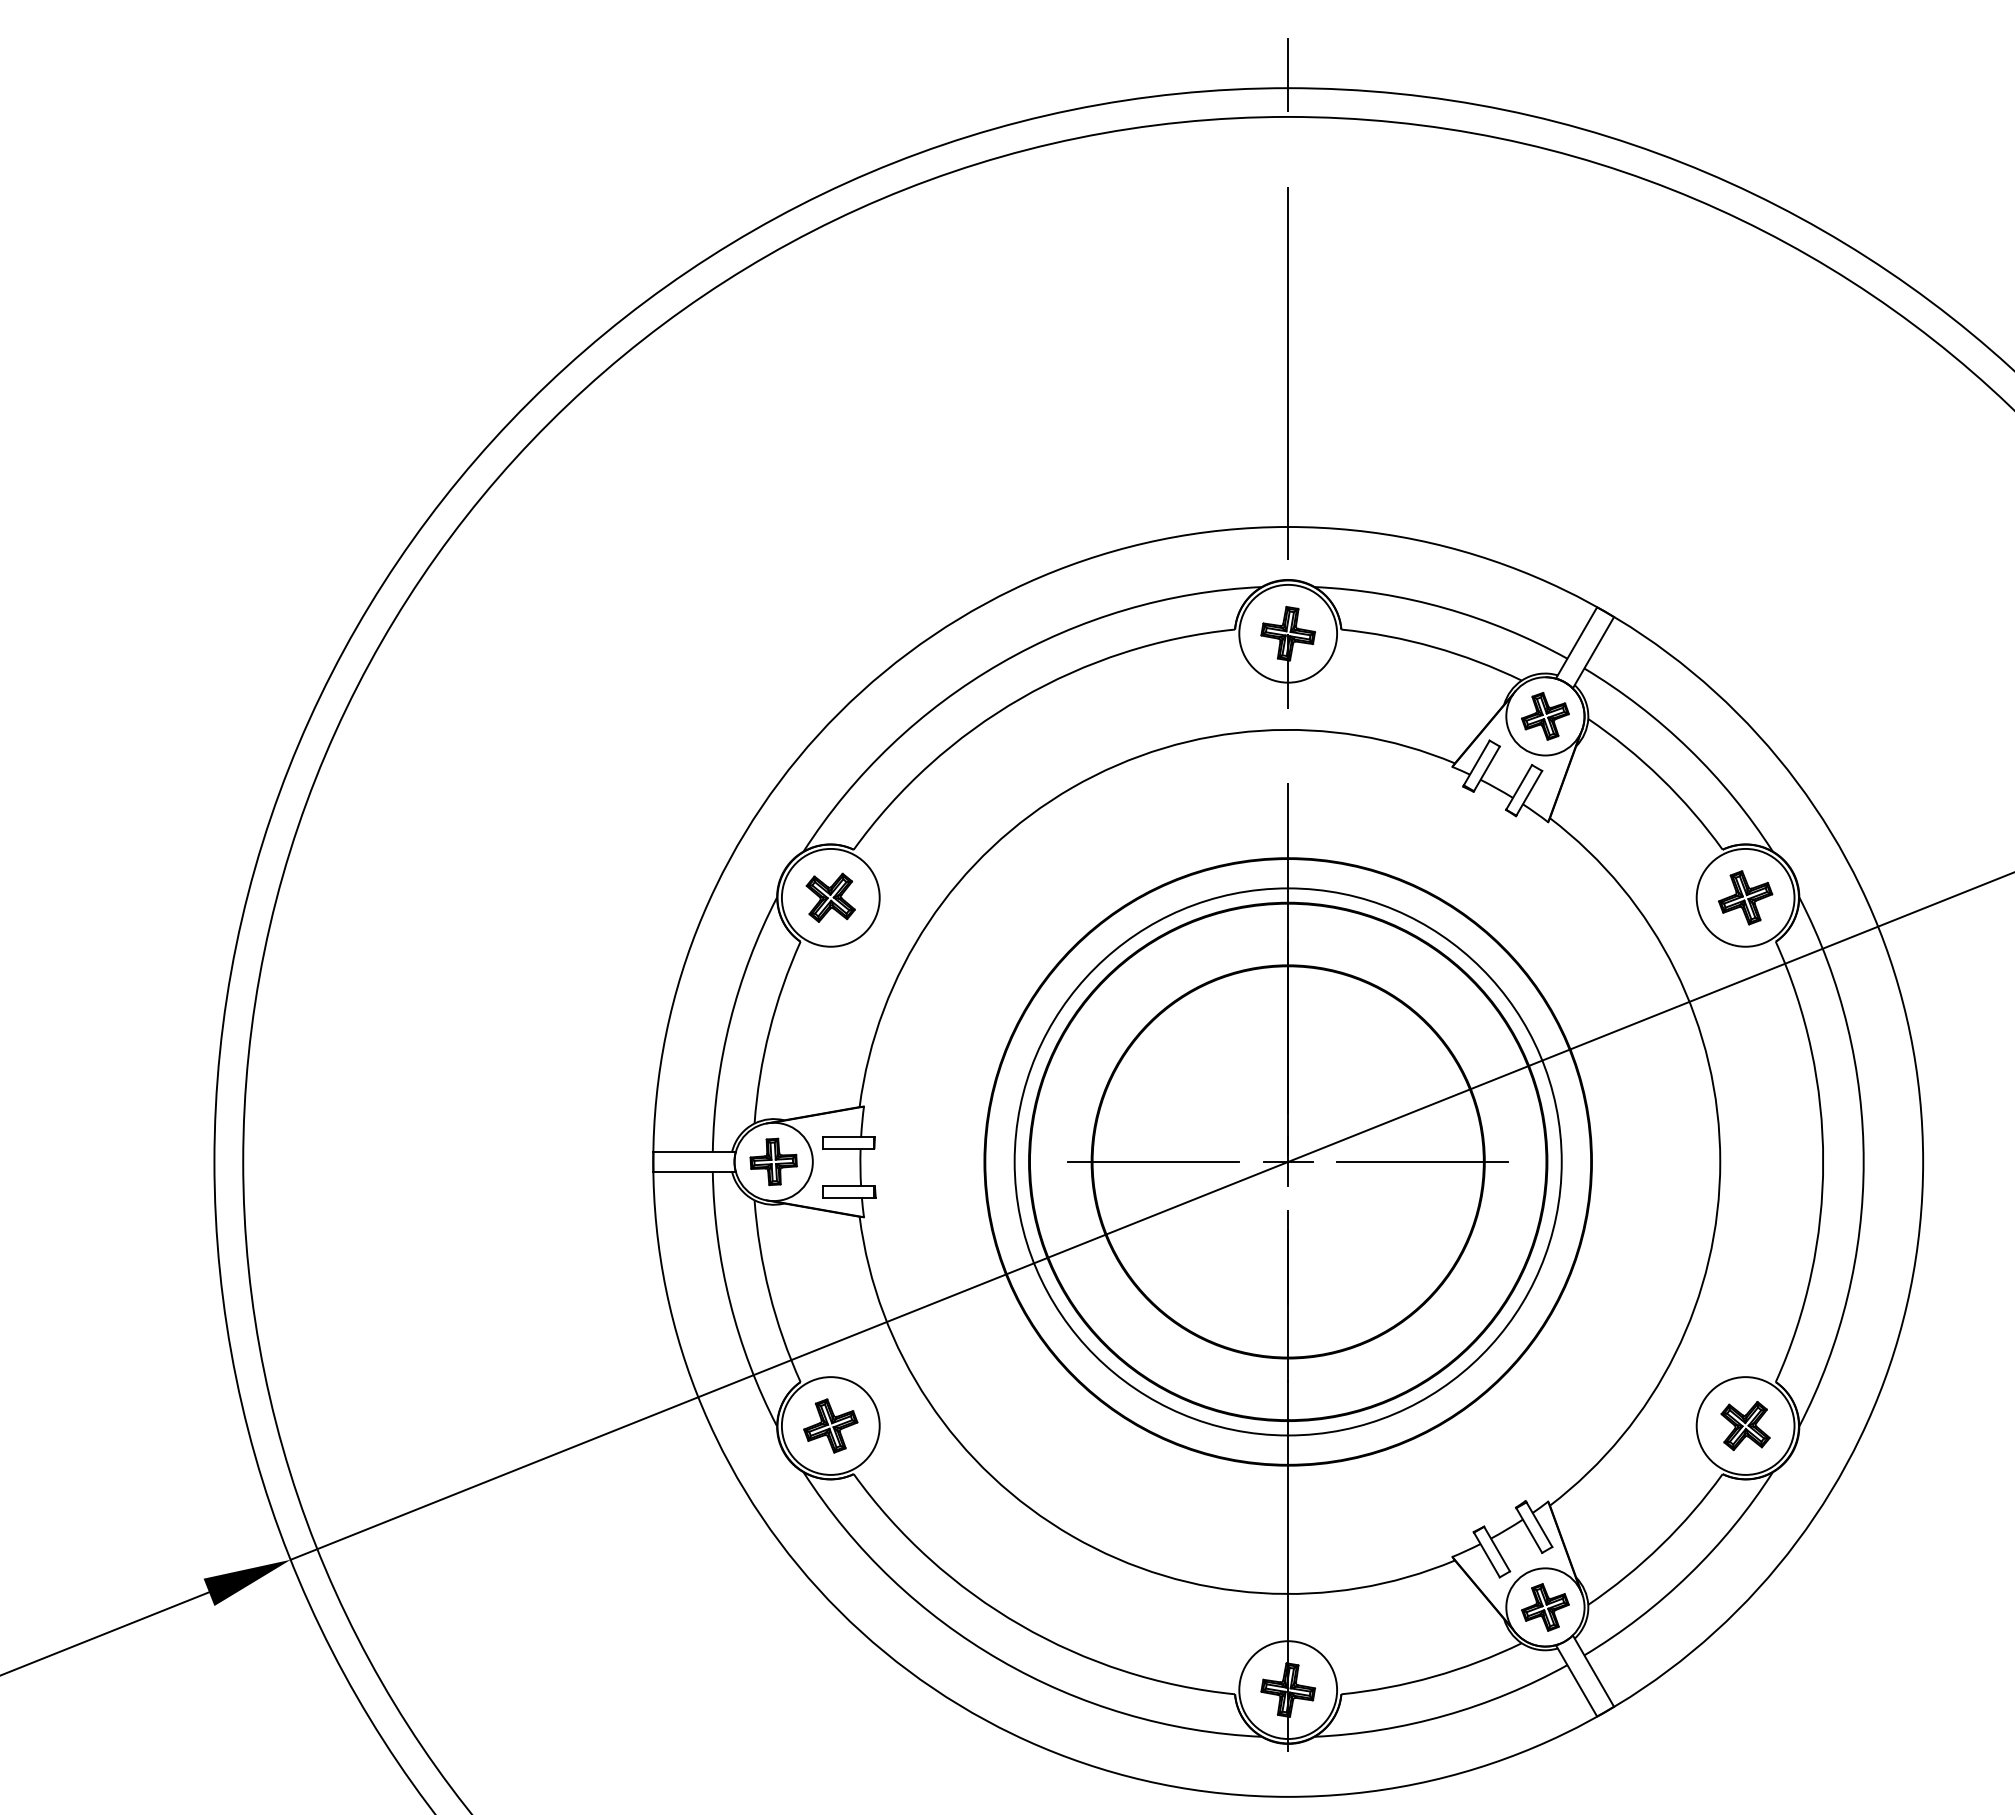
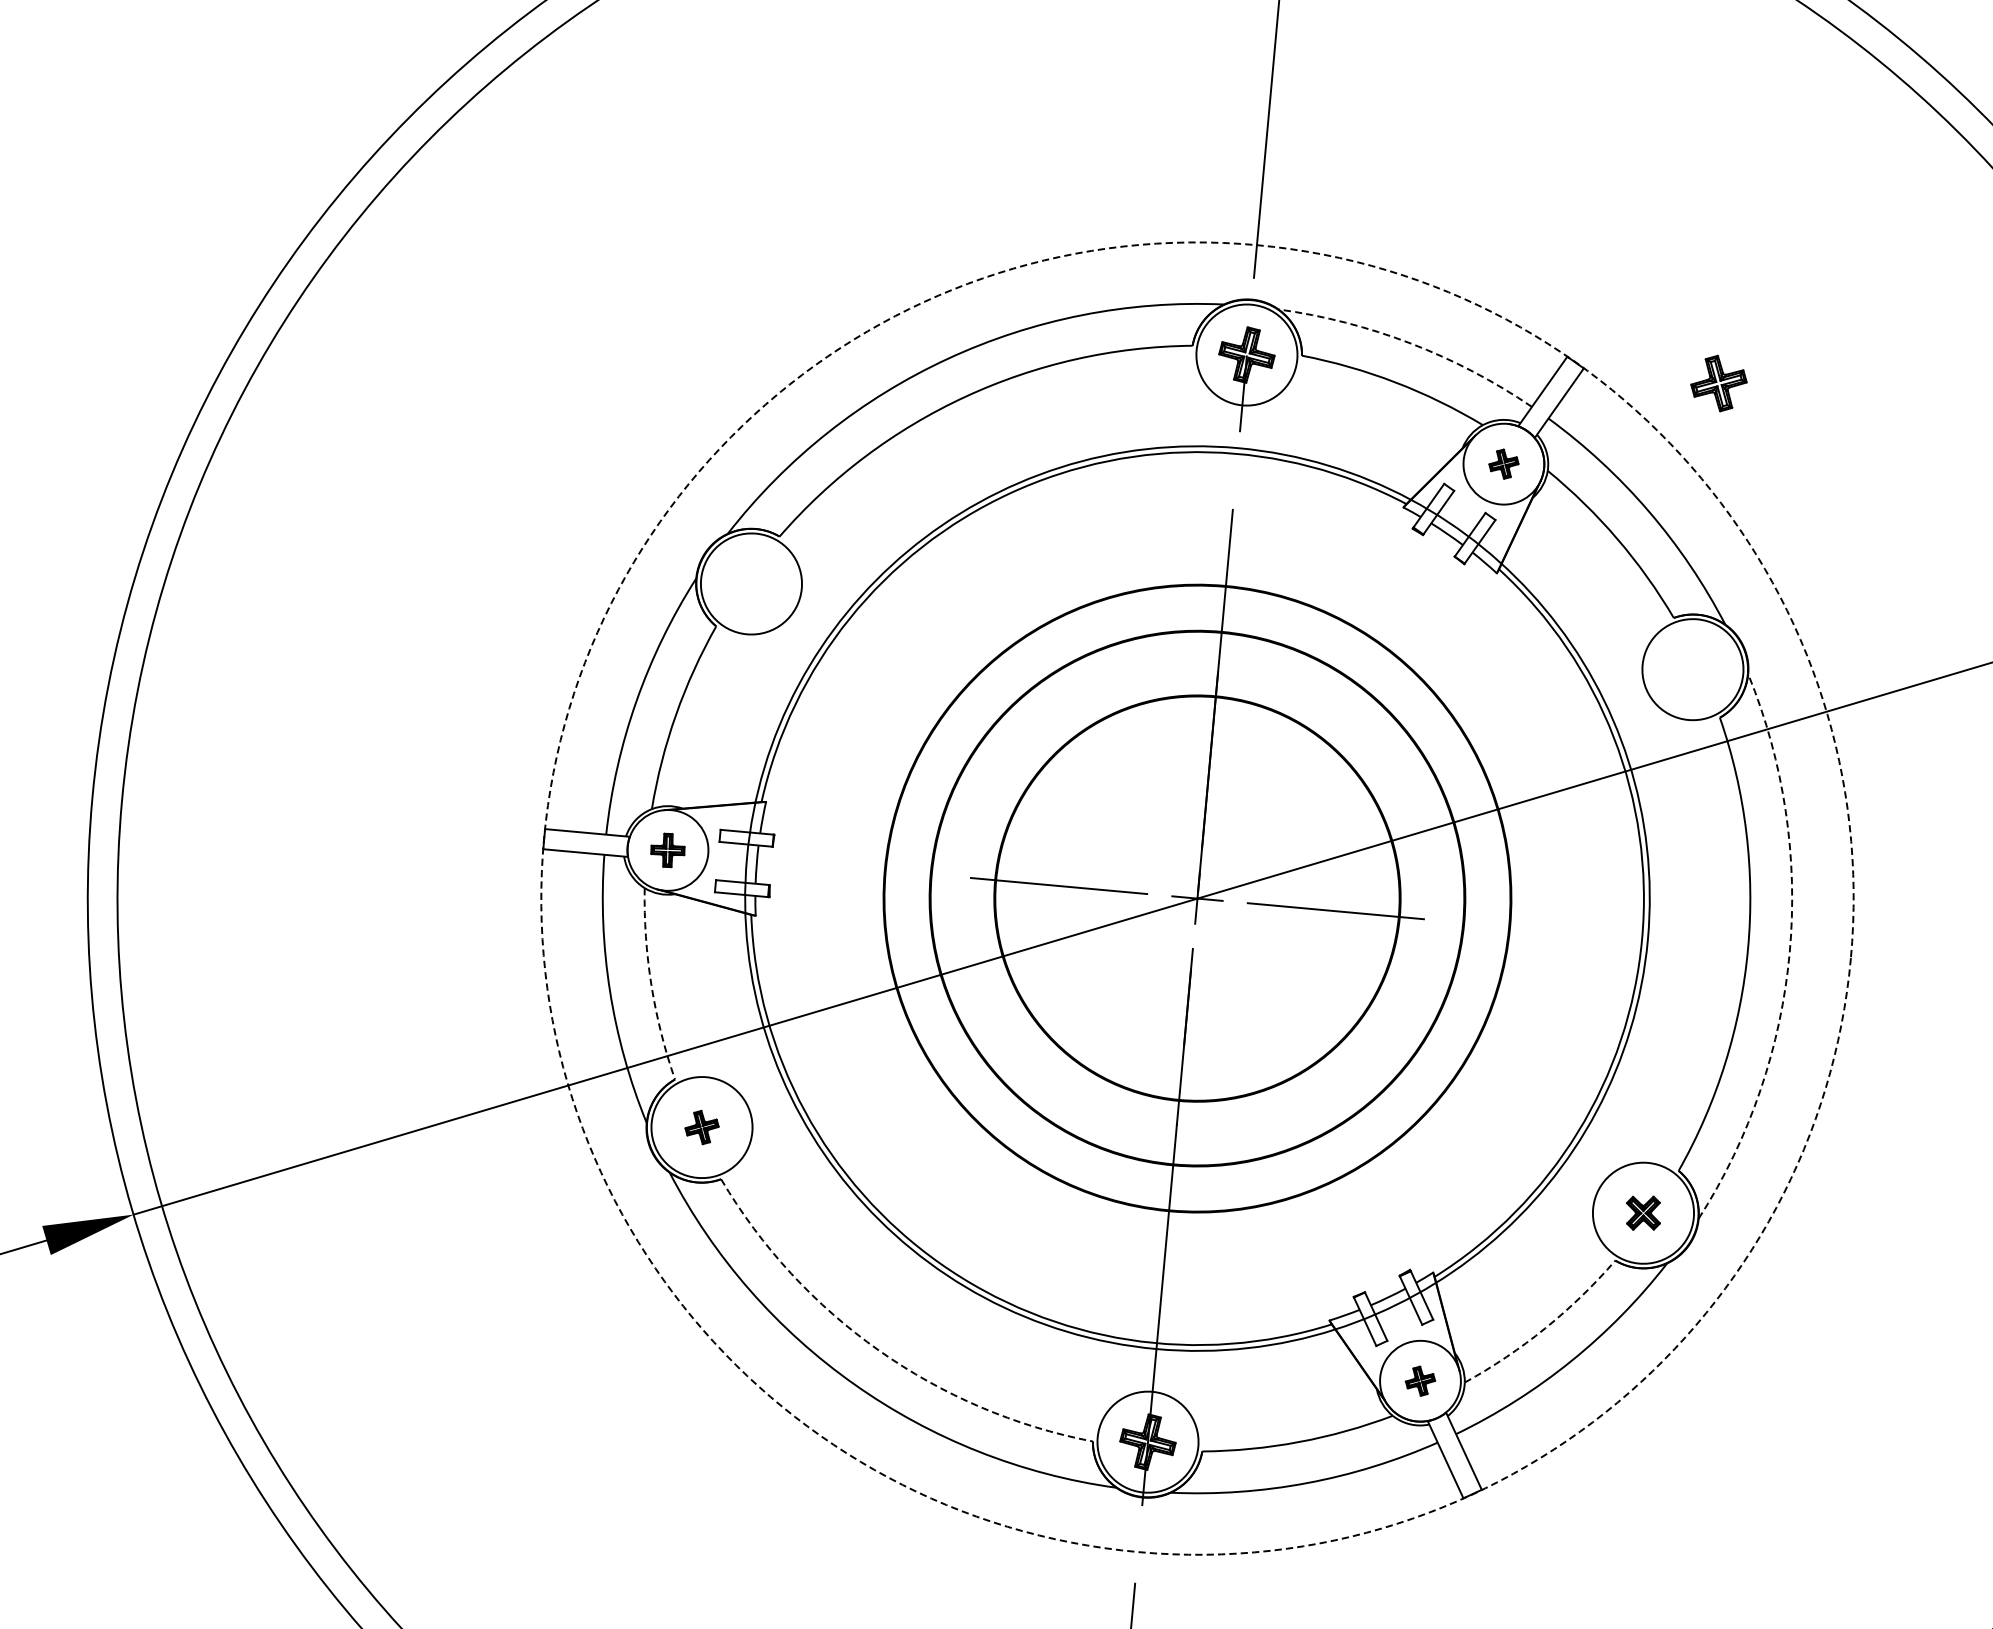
arc: (1445, 608) -> (1411, 343), solid -> dashed
part: (1545, 716) -> (1503, 464), size x0.6
part: (830, 897) -> (751, 583), removed
part: (1745, 897) -> (1718, 383), moved
part: (773, 1161) -> (667, 849), size x0.7
circle: (1287, 1161) -> (1196, 898), size x1.6
circle: (1288, 1161) -> (1197, 898), solid -> dashed
arc: (1863, 1161) -> (1789, 952), solid -> dashed
arc: (769, 1293) -> (651, 985), solid -> dashed
part: (830, 1425) -> (701, 1126), size x0.6
part: (1745, 1425) -> (1643, 1212), size x0.7
arc: (1661, 1545) -> (1545, 1328), solid -> dashed
part: (1545, 1607) -> (1420, 1381), size x0.6
arc: (1020, 1625) -> (878, 1350), solid -> dashed

